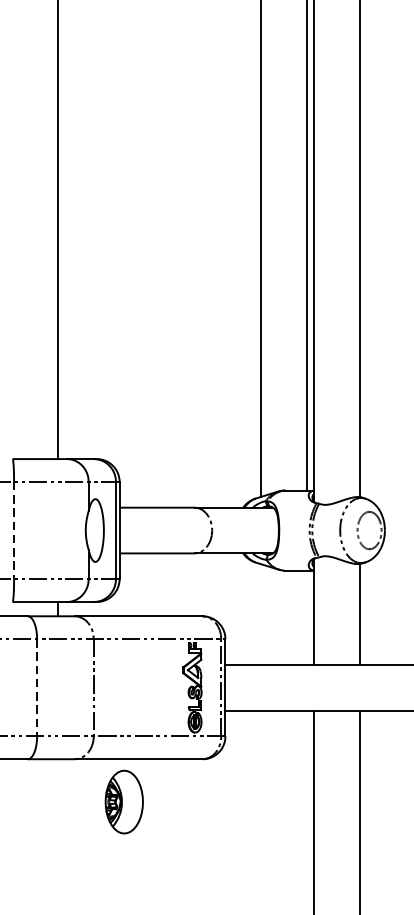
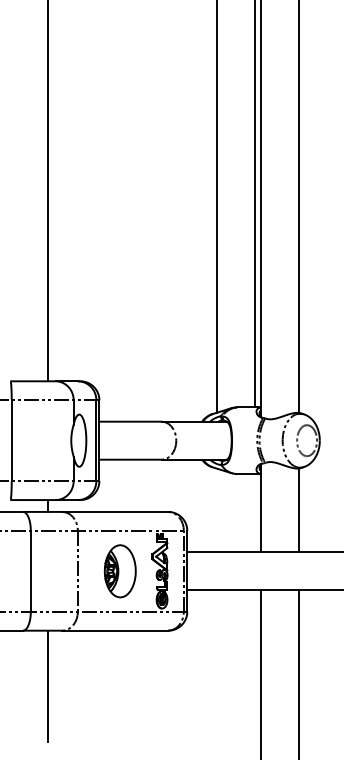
line: (13, 531) -> (11, 441), dashed -> solid
line: (36, 687) -> (30, 571), dashed -> solid
part: (123, 802) -> (119, 571), moved
line: (58, 826) -> (48, 686), added

